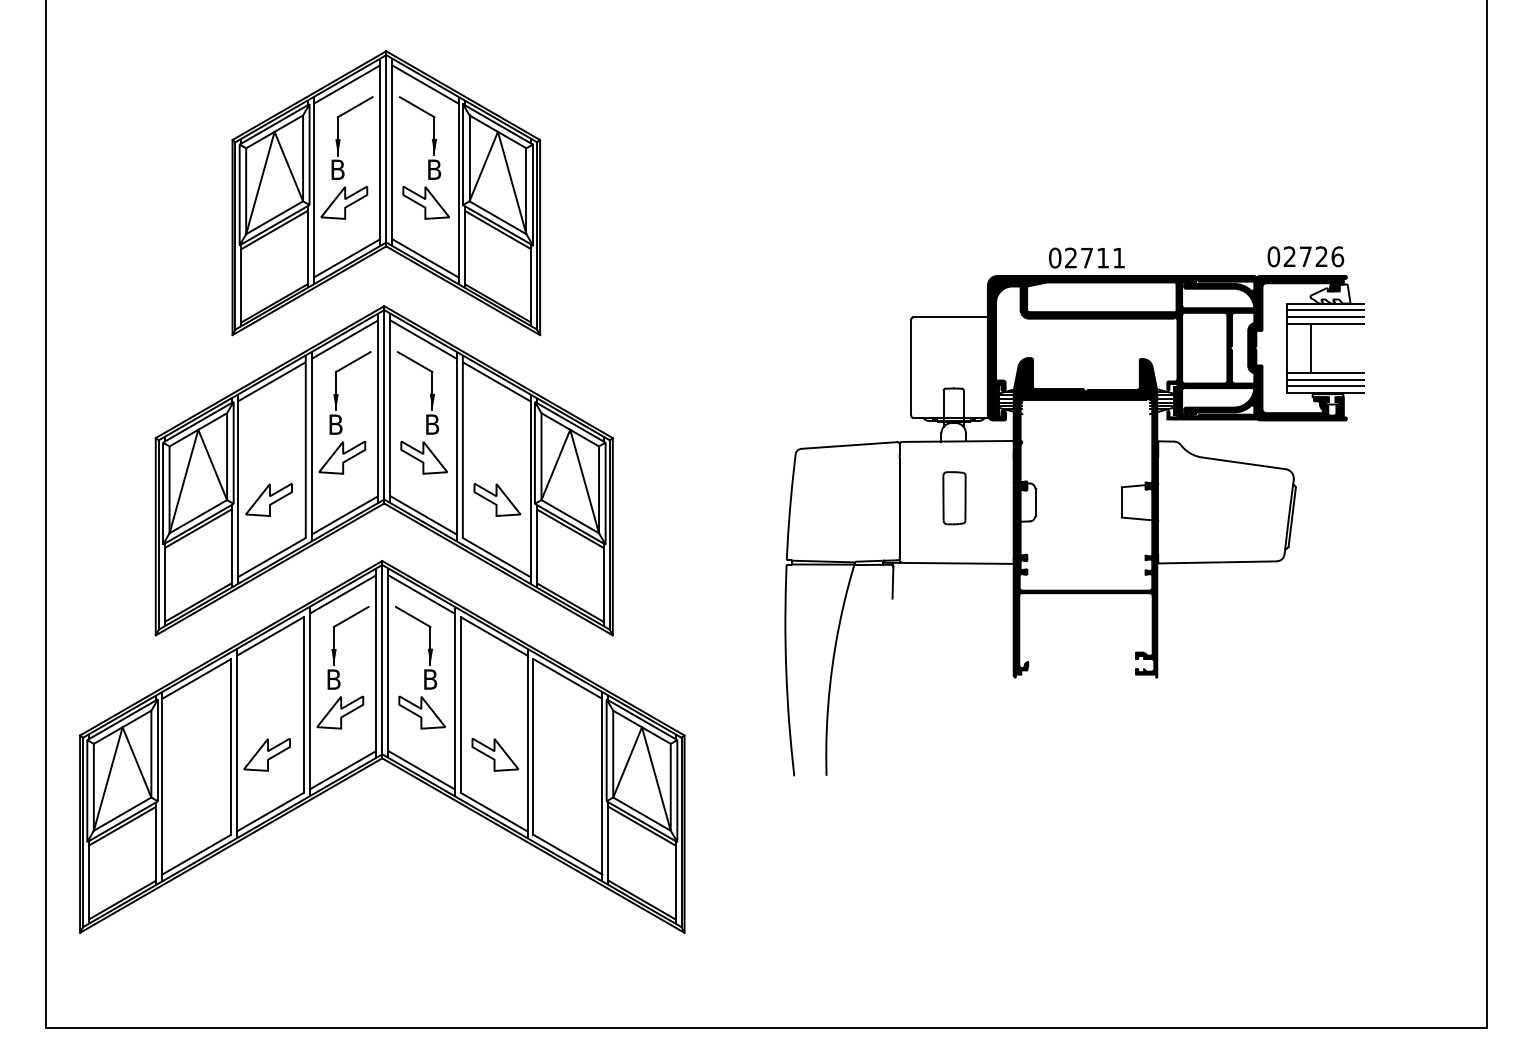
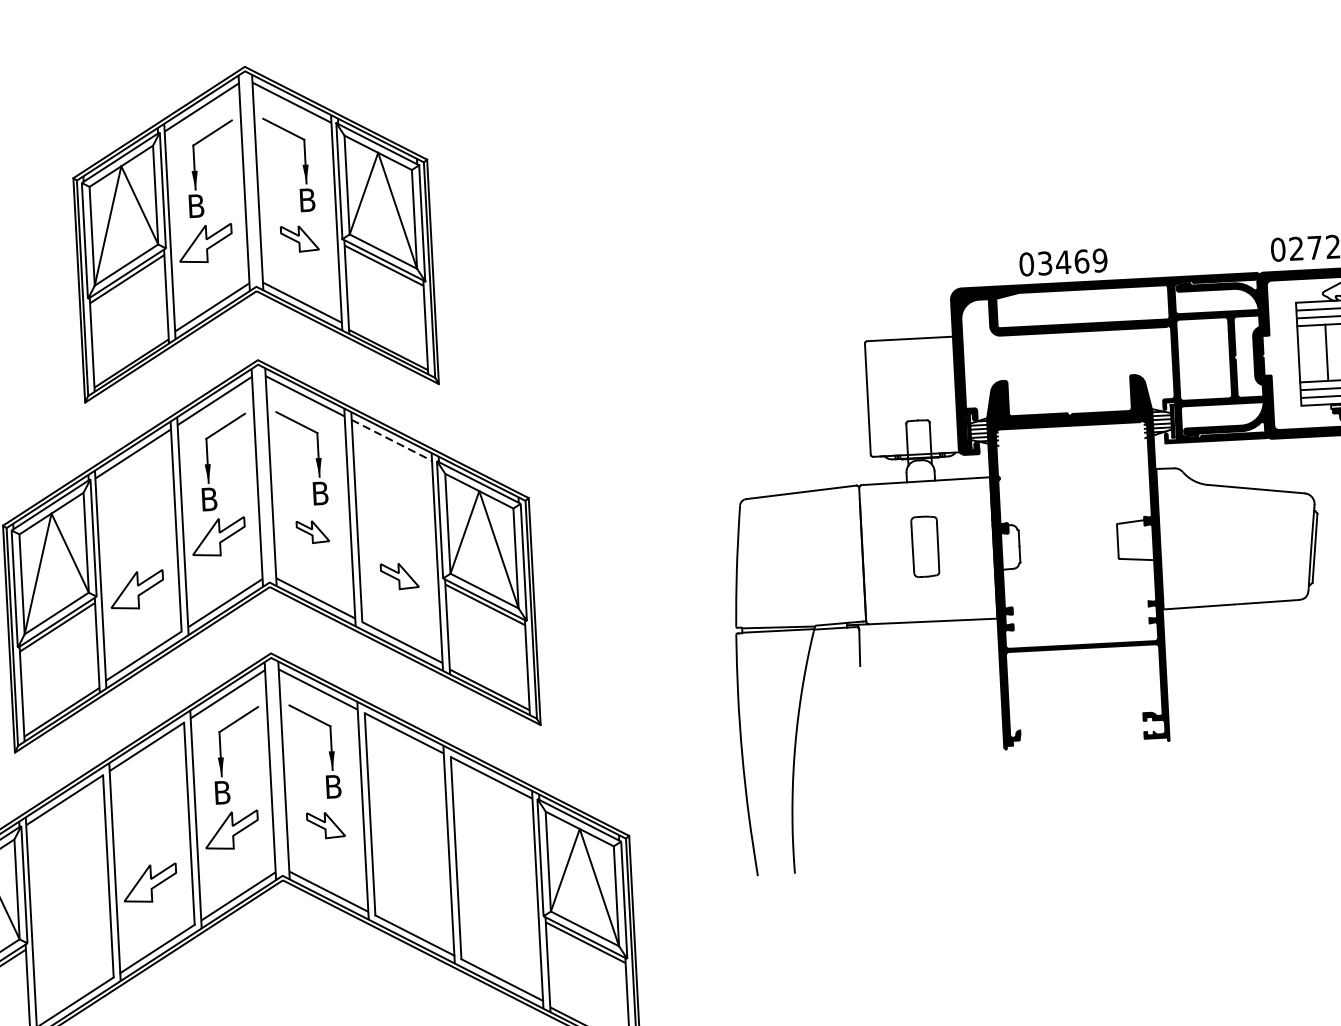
line: (386, 148) -> (251, 178), removed
part: (425, 202) -> (299, 238), size x0.7
text: (1095, 257) -> (1073, 261), 02711 -> 03469
line: (497, 382) -> (392, 441), solid -> dashed
line: (384, 404) -> (264, 473), removed
part: (423, 457) -> (312, 531), size x0.6
part: (497, 499) -> (399, 575), size x0.7
line: (382, 659) -> (277, 766), removed
part: (421, 712) -> (325, 825), size x0.7
part: (495, 754) -> (412, 869), removed

